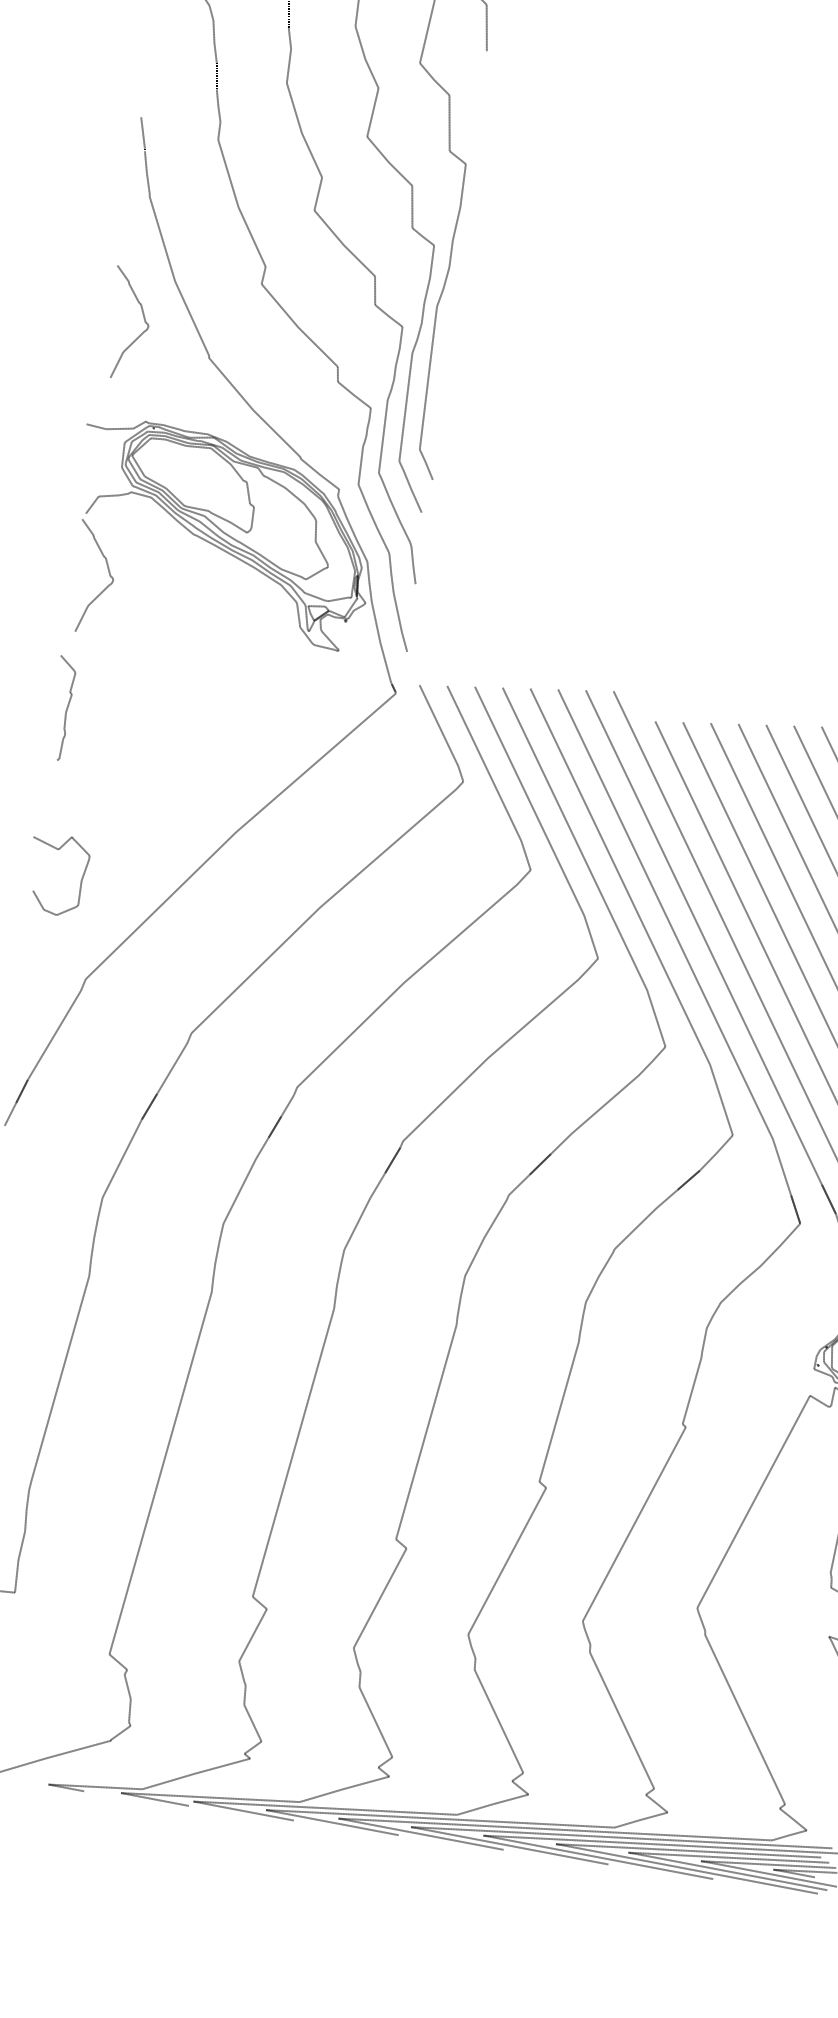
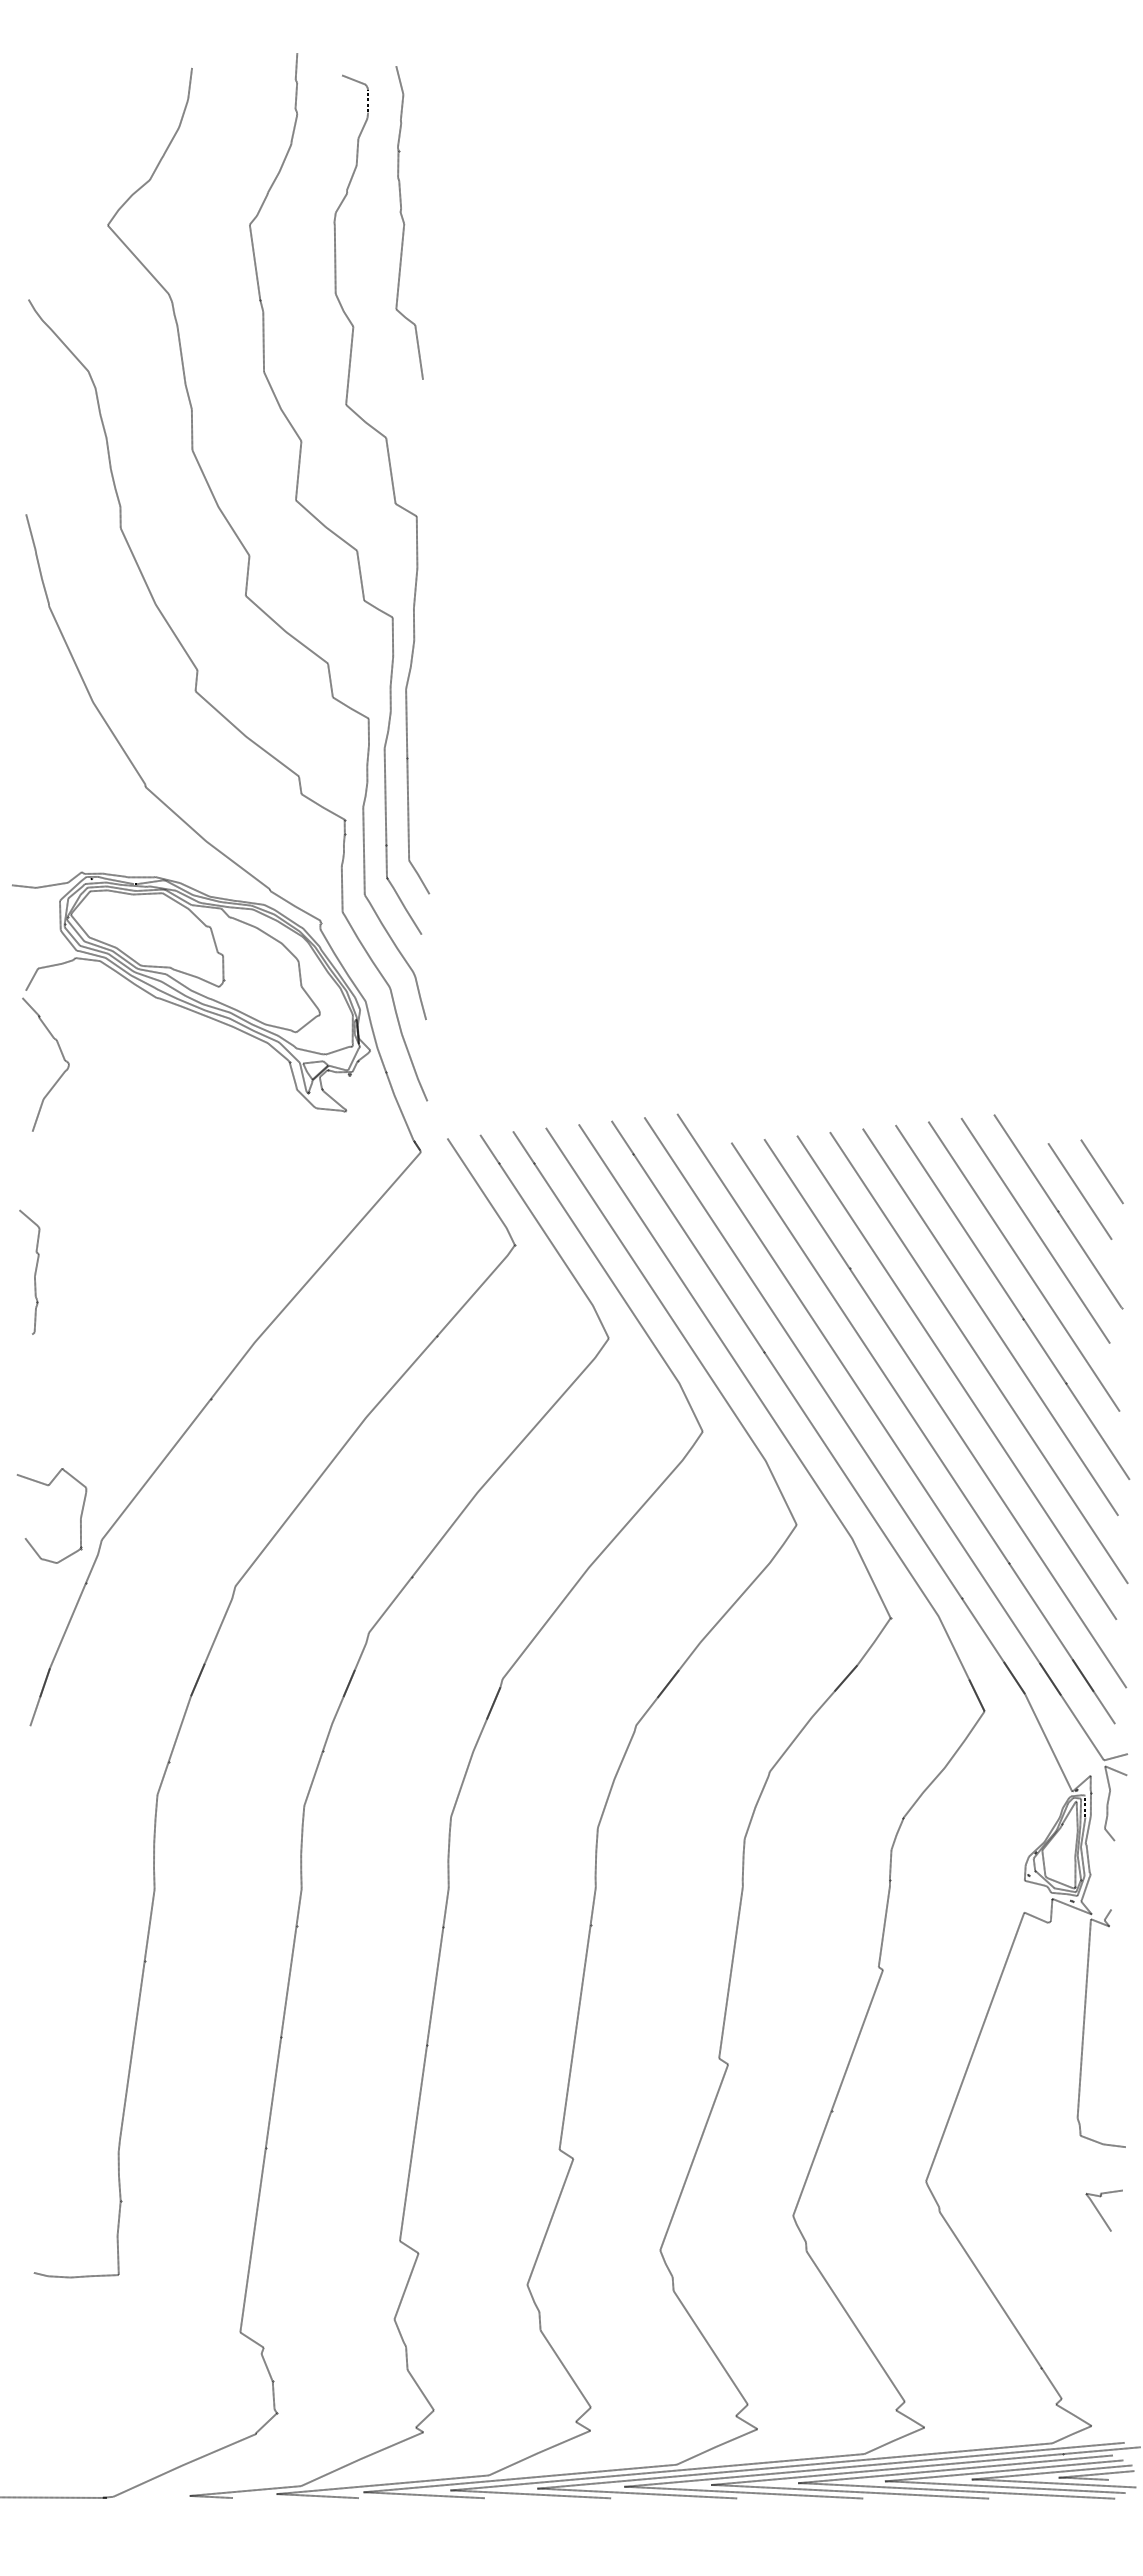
curve: (143, 319) -> (62, 752), removed
curve: (66, 709) -> (34, 1272), moved
curve: (81, 878) -> (80, 1515), moved

